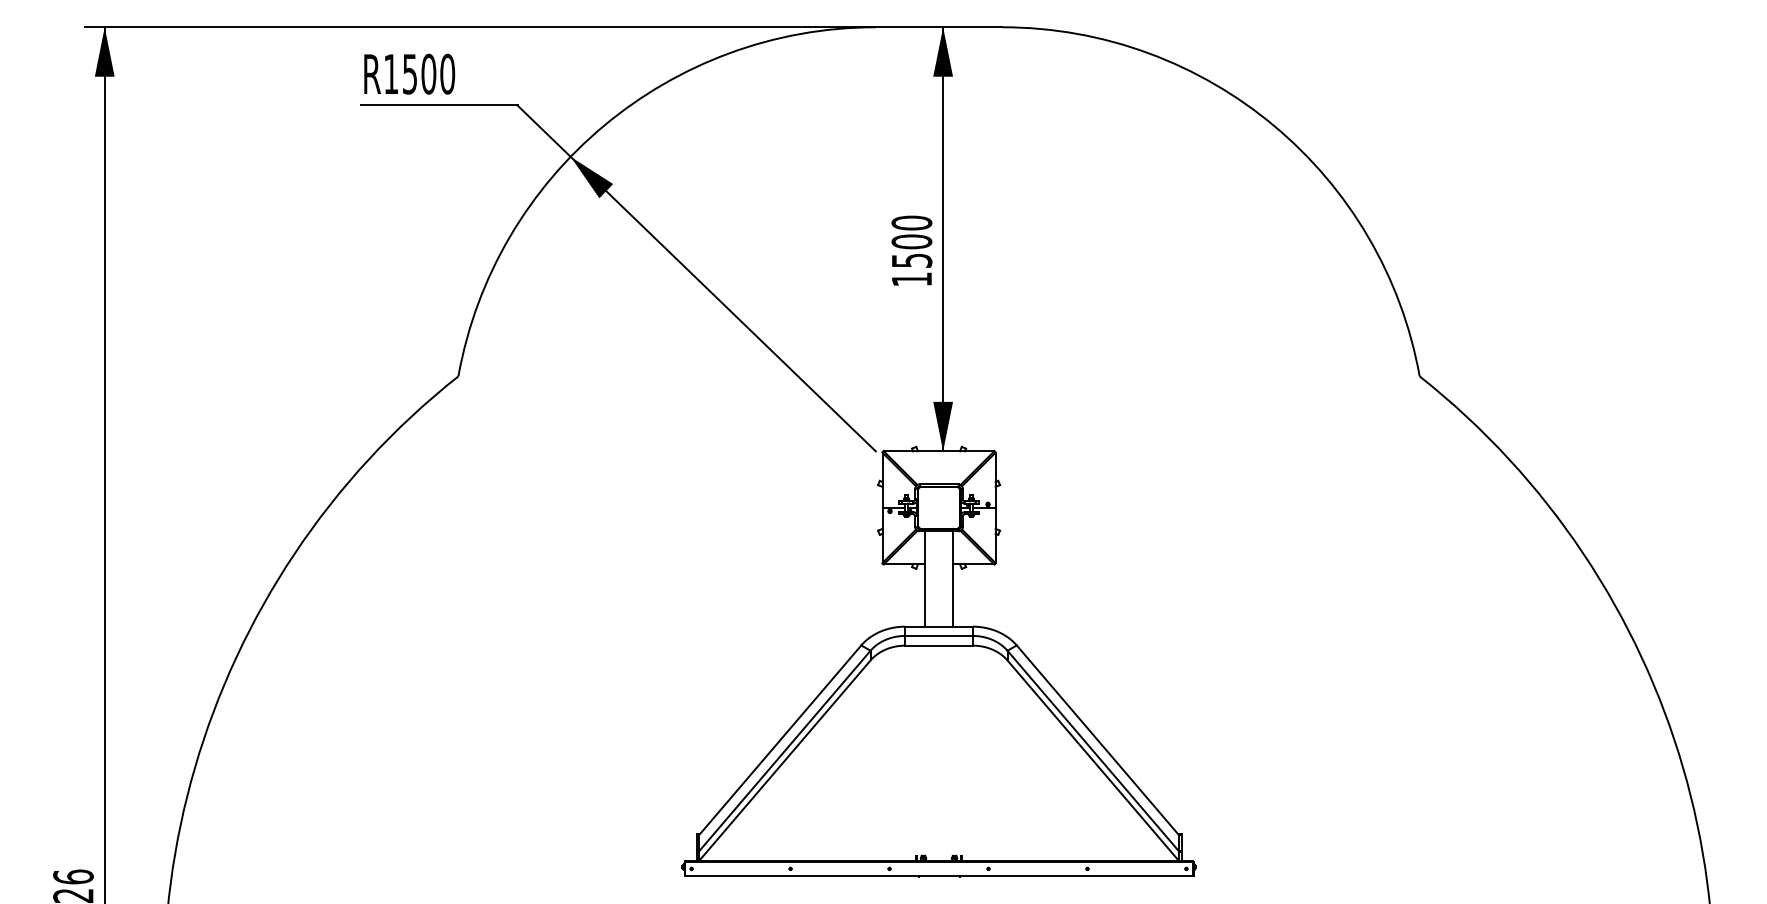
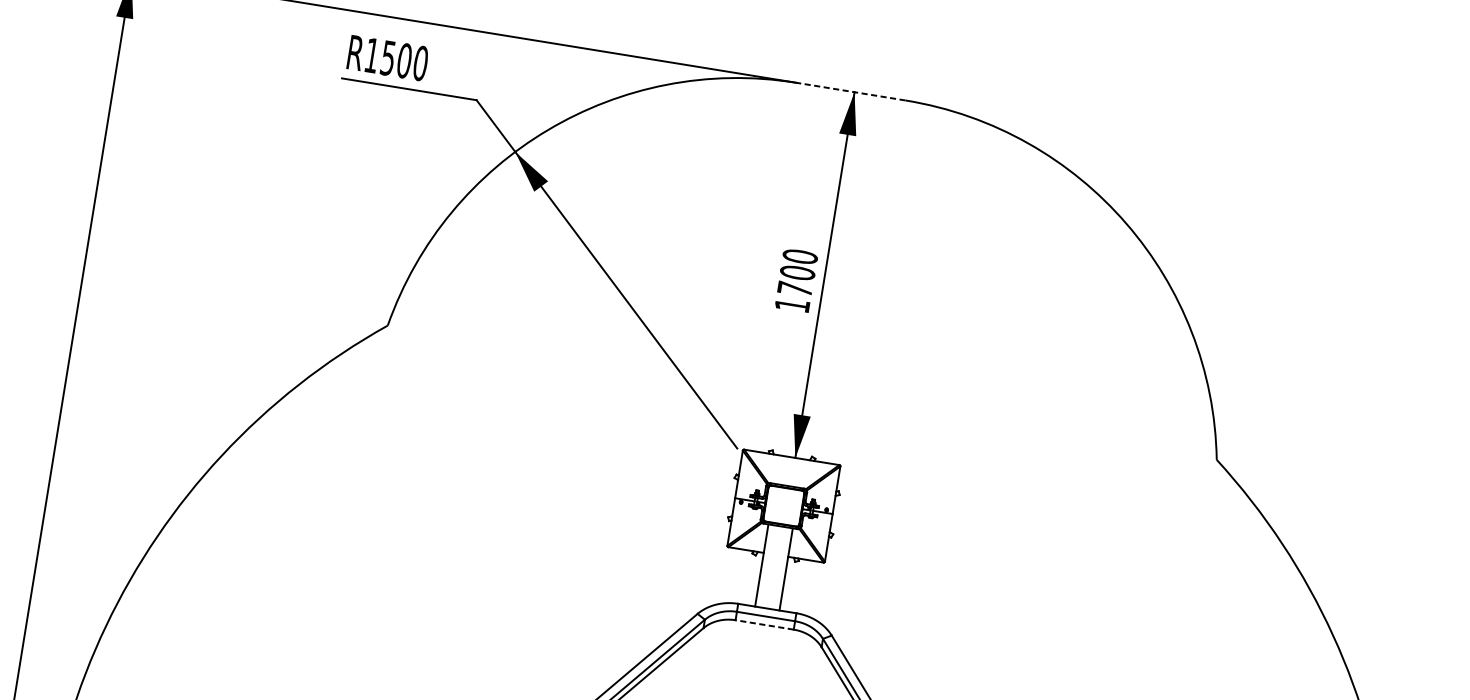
line: (938, 27) -> (850, 91), solid -> dashed
text: (912, 260) -> (795, 289), 1500 -> 1700
line: (939, 645) -> (765, 624), solid -> dashed

